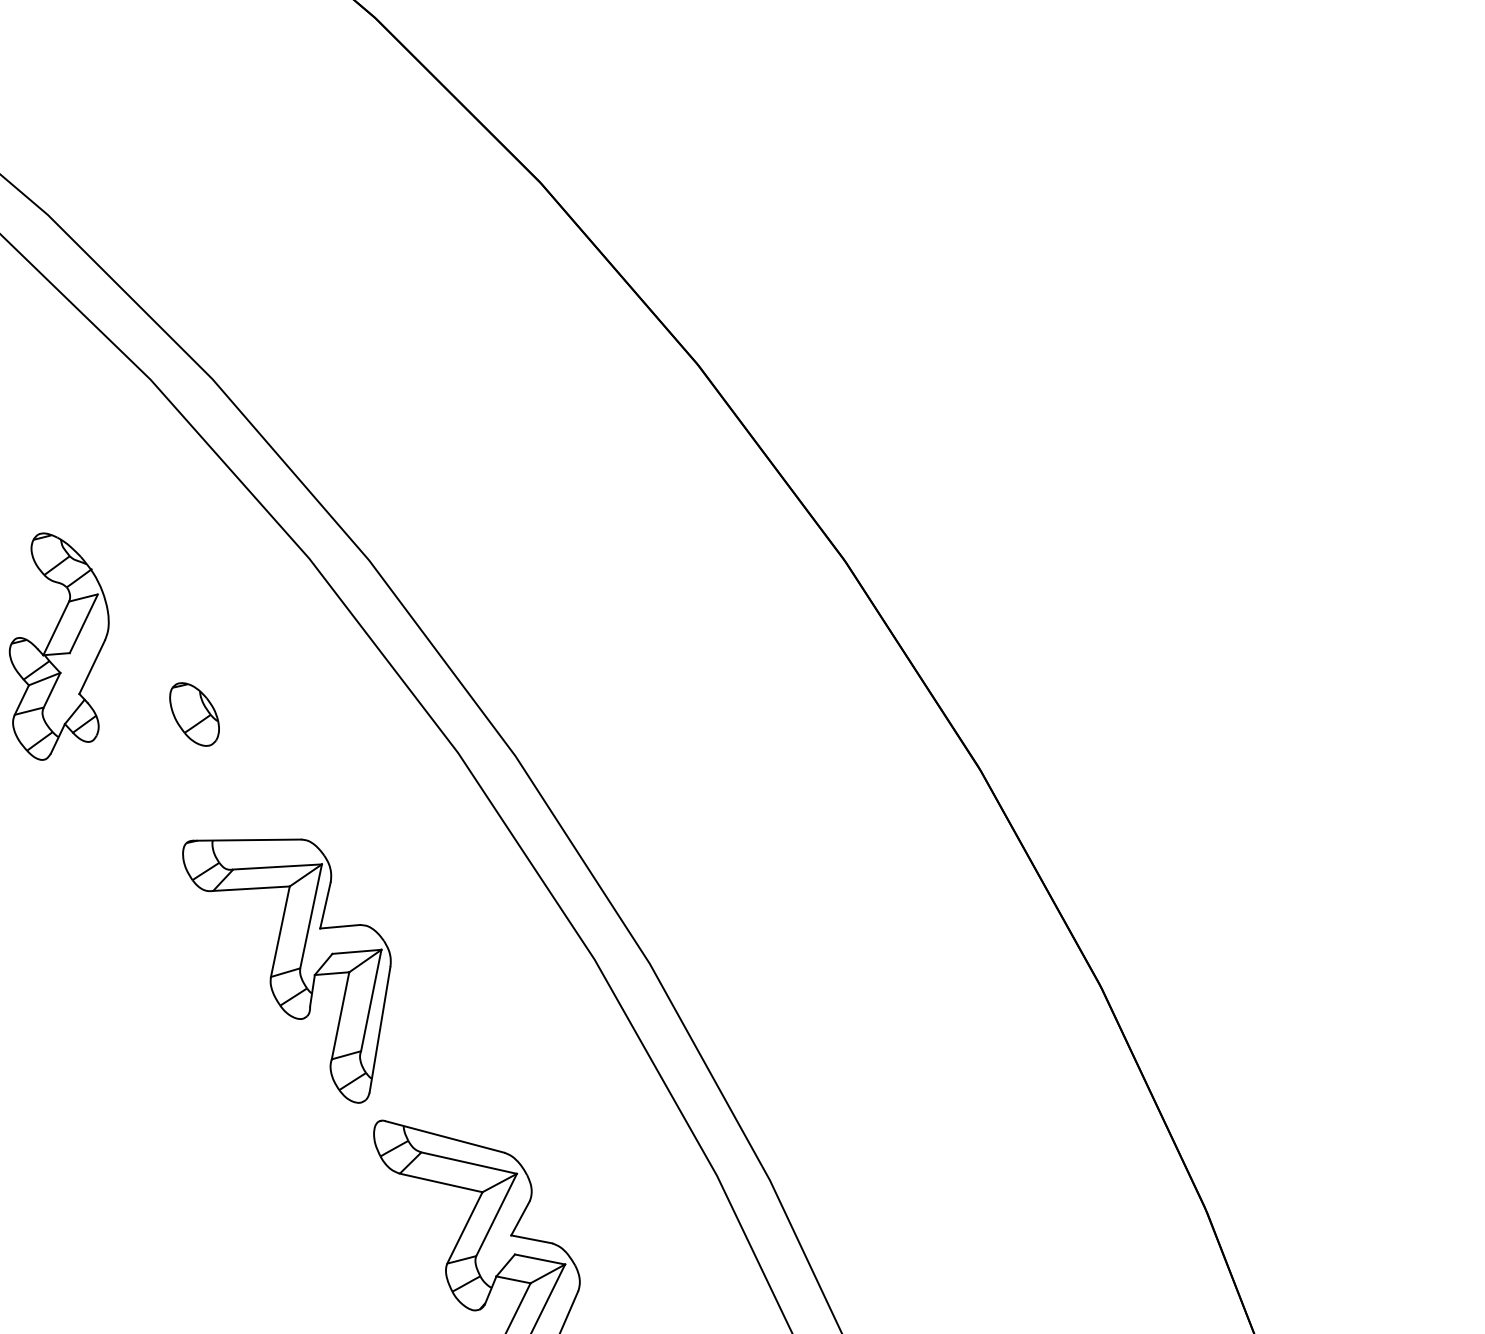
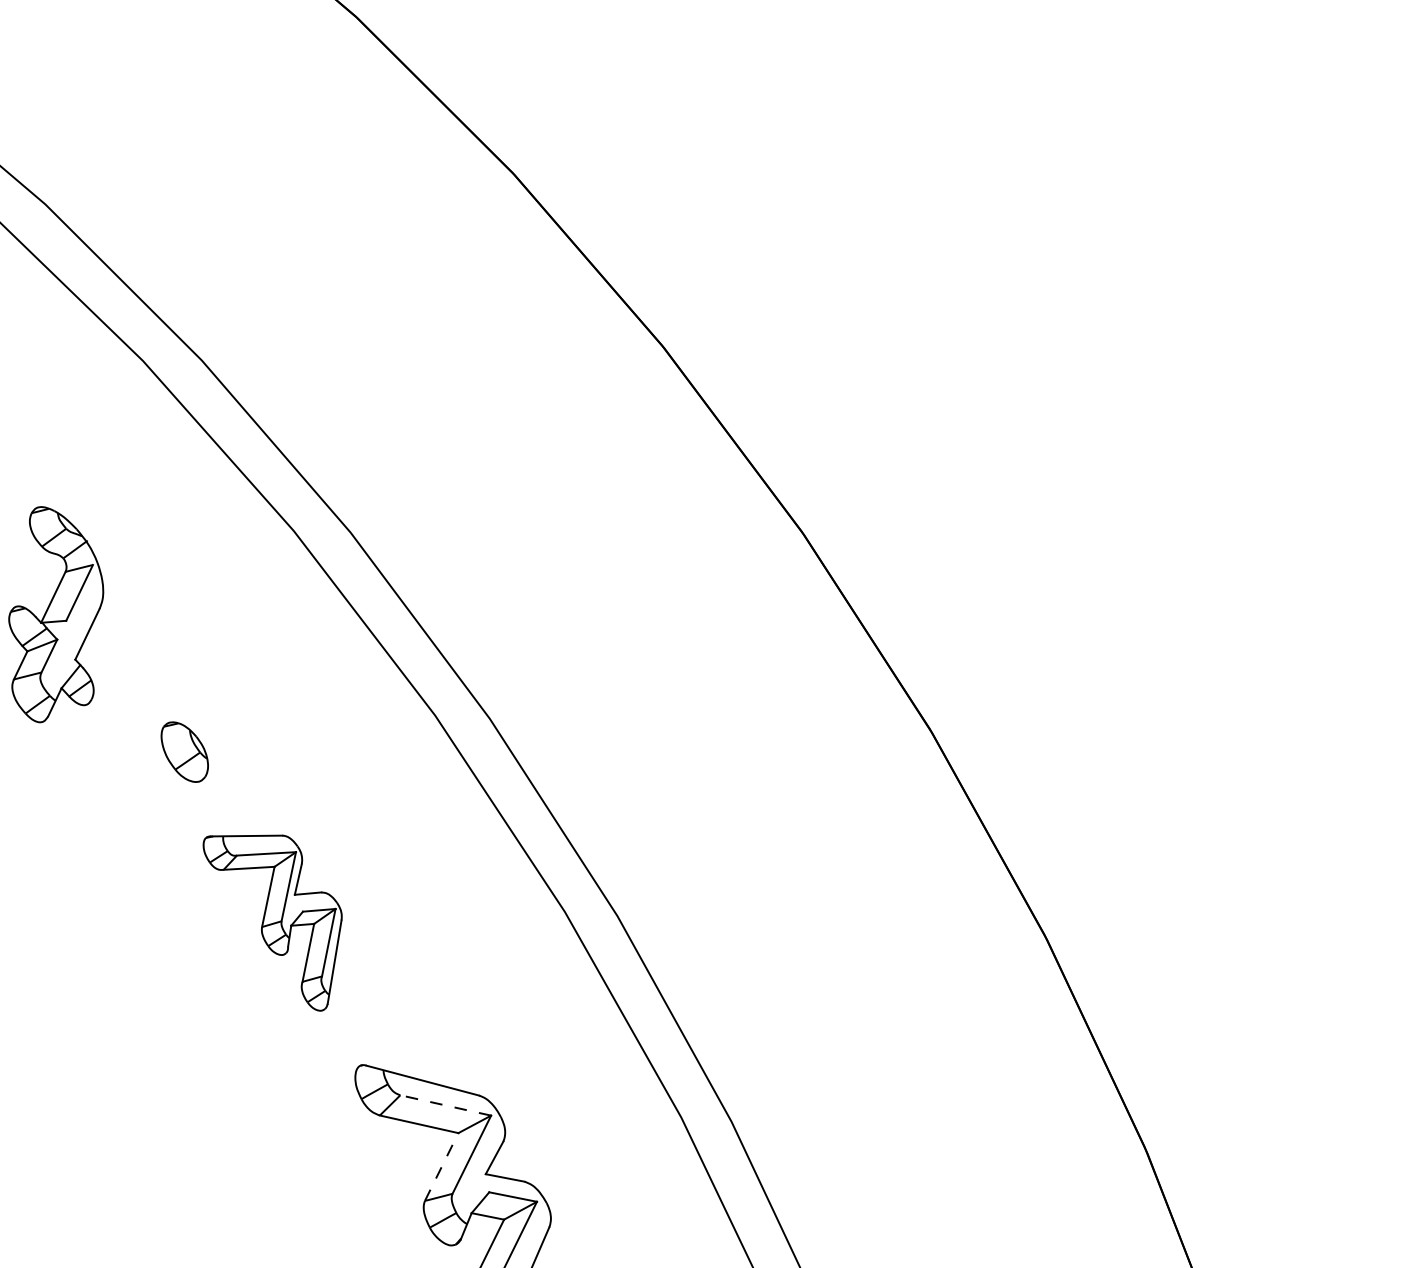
part: (194, 713) -> (184, 751), moved
part: (286, 971) -> (272, 923), size x0.7
line: (468, 1163) -> (445, 1105), solid -> dashed
line: (464, 1228) -> (441, 1167), solid -> dashed

